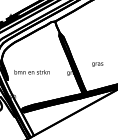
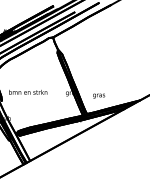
text: (98, 64) -> (99, 95), moved

